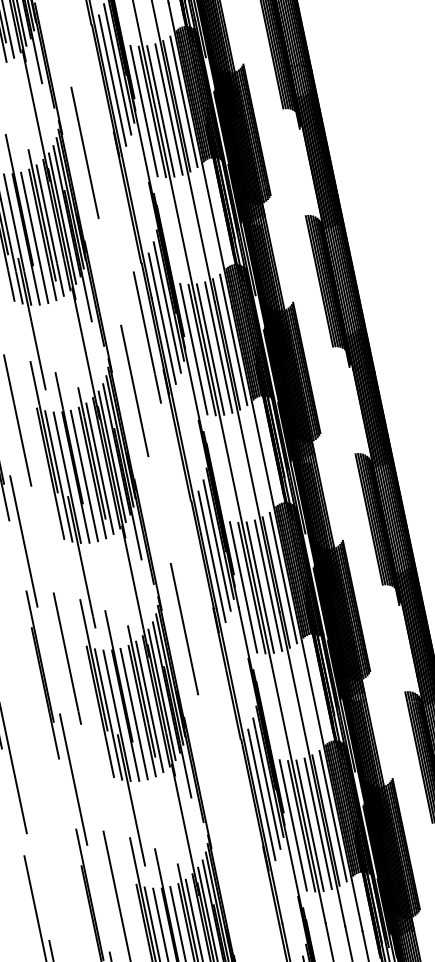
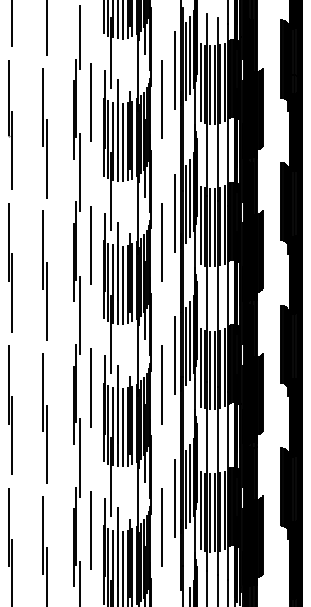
line: (97, 99) -> (175, 70), added
line: (197, 575) -> (175, 355), added
line: (247, 813) -> (175, 498), added
line: (233, 867) -> (161, 527), added

